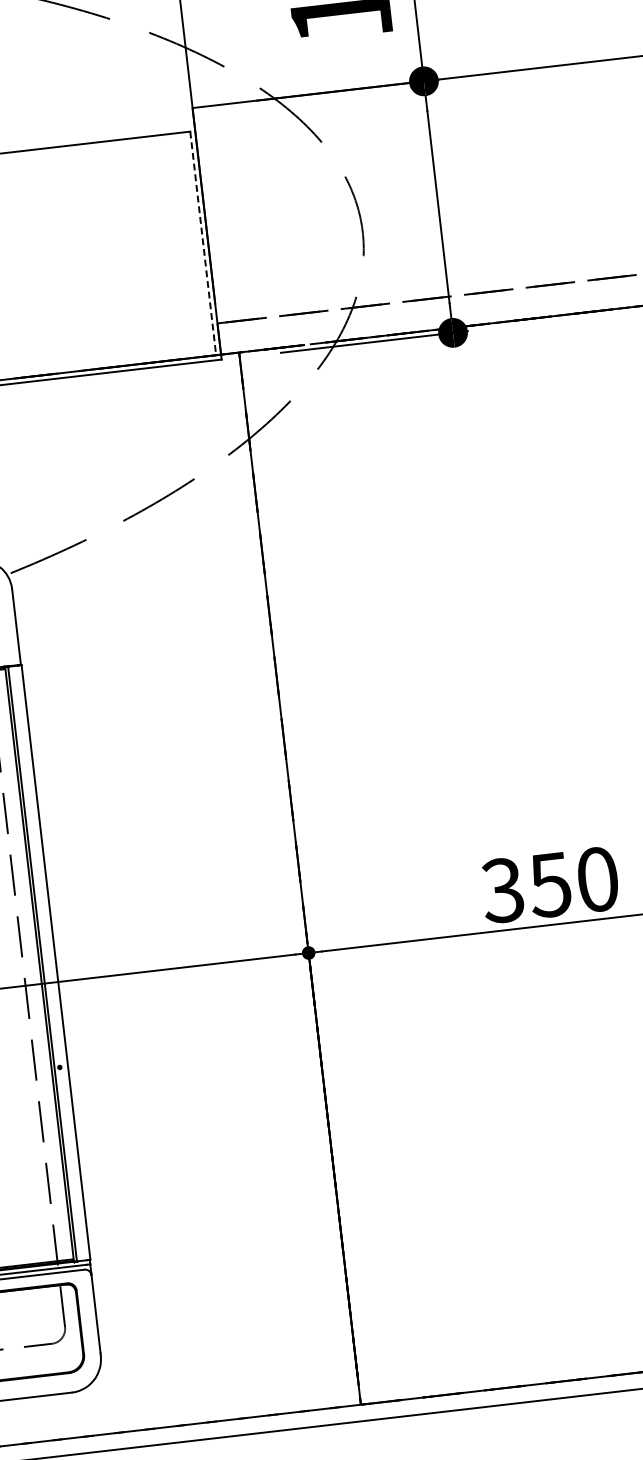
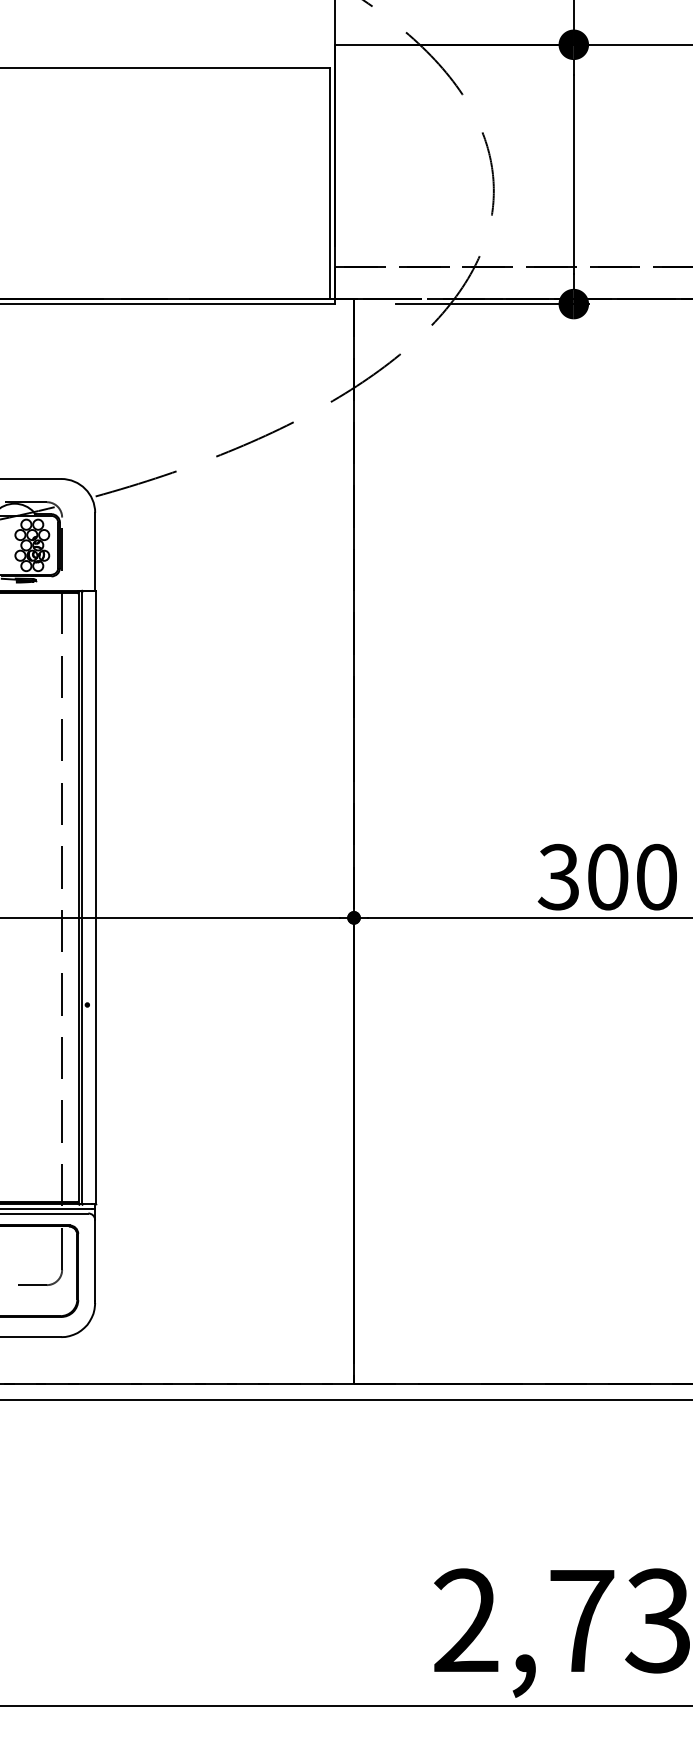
line: (203, 244) -> (330, 184), dashed -> solid
text: (549, 884) -> (607, 876), 350 -> 300

